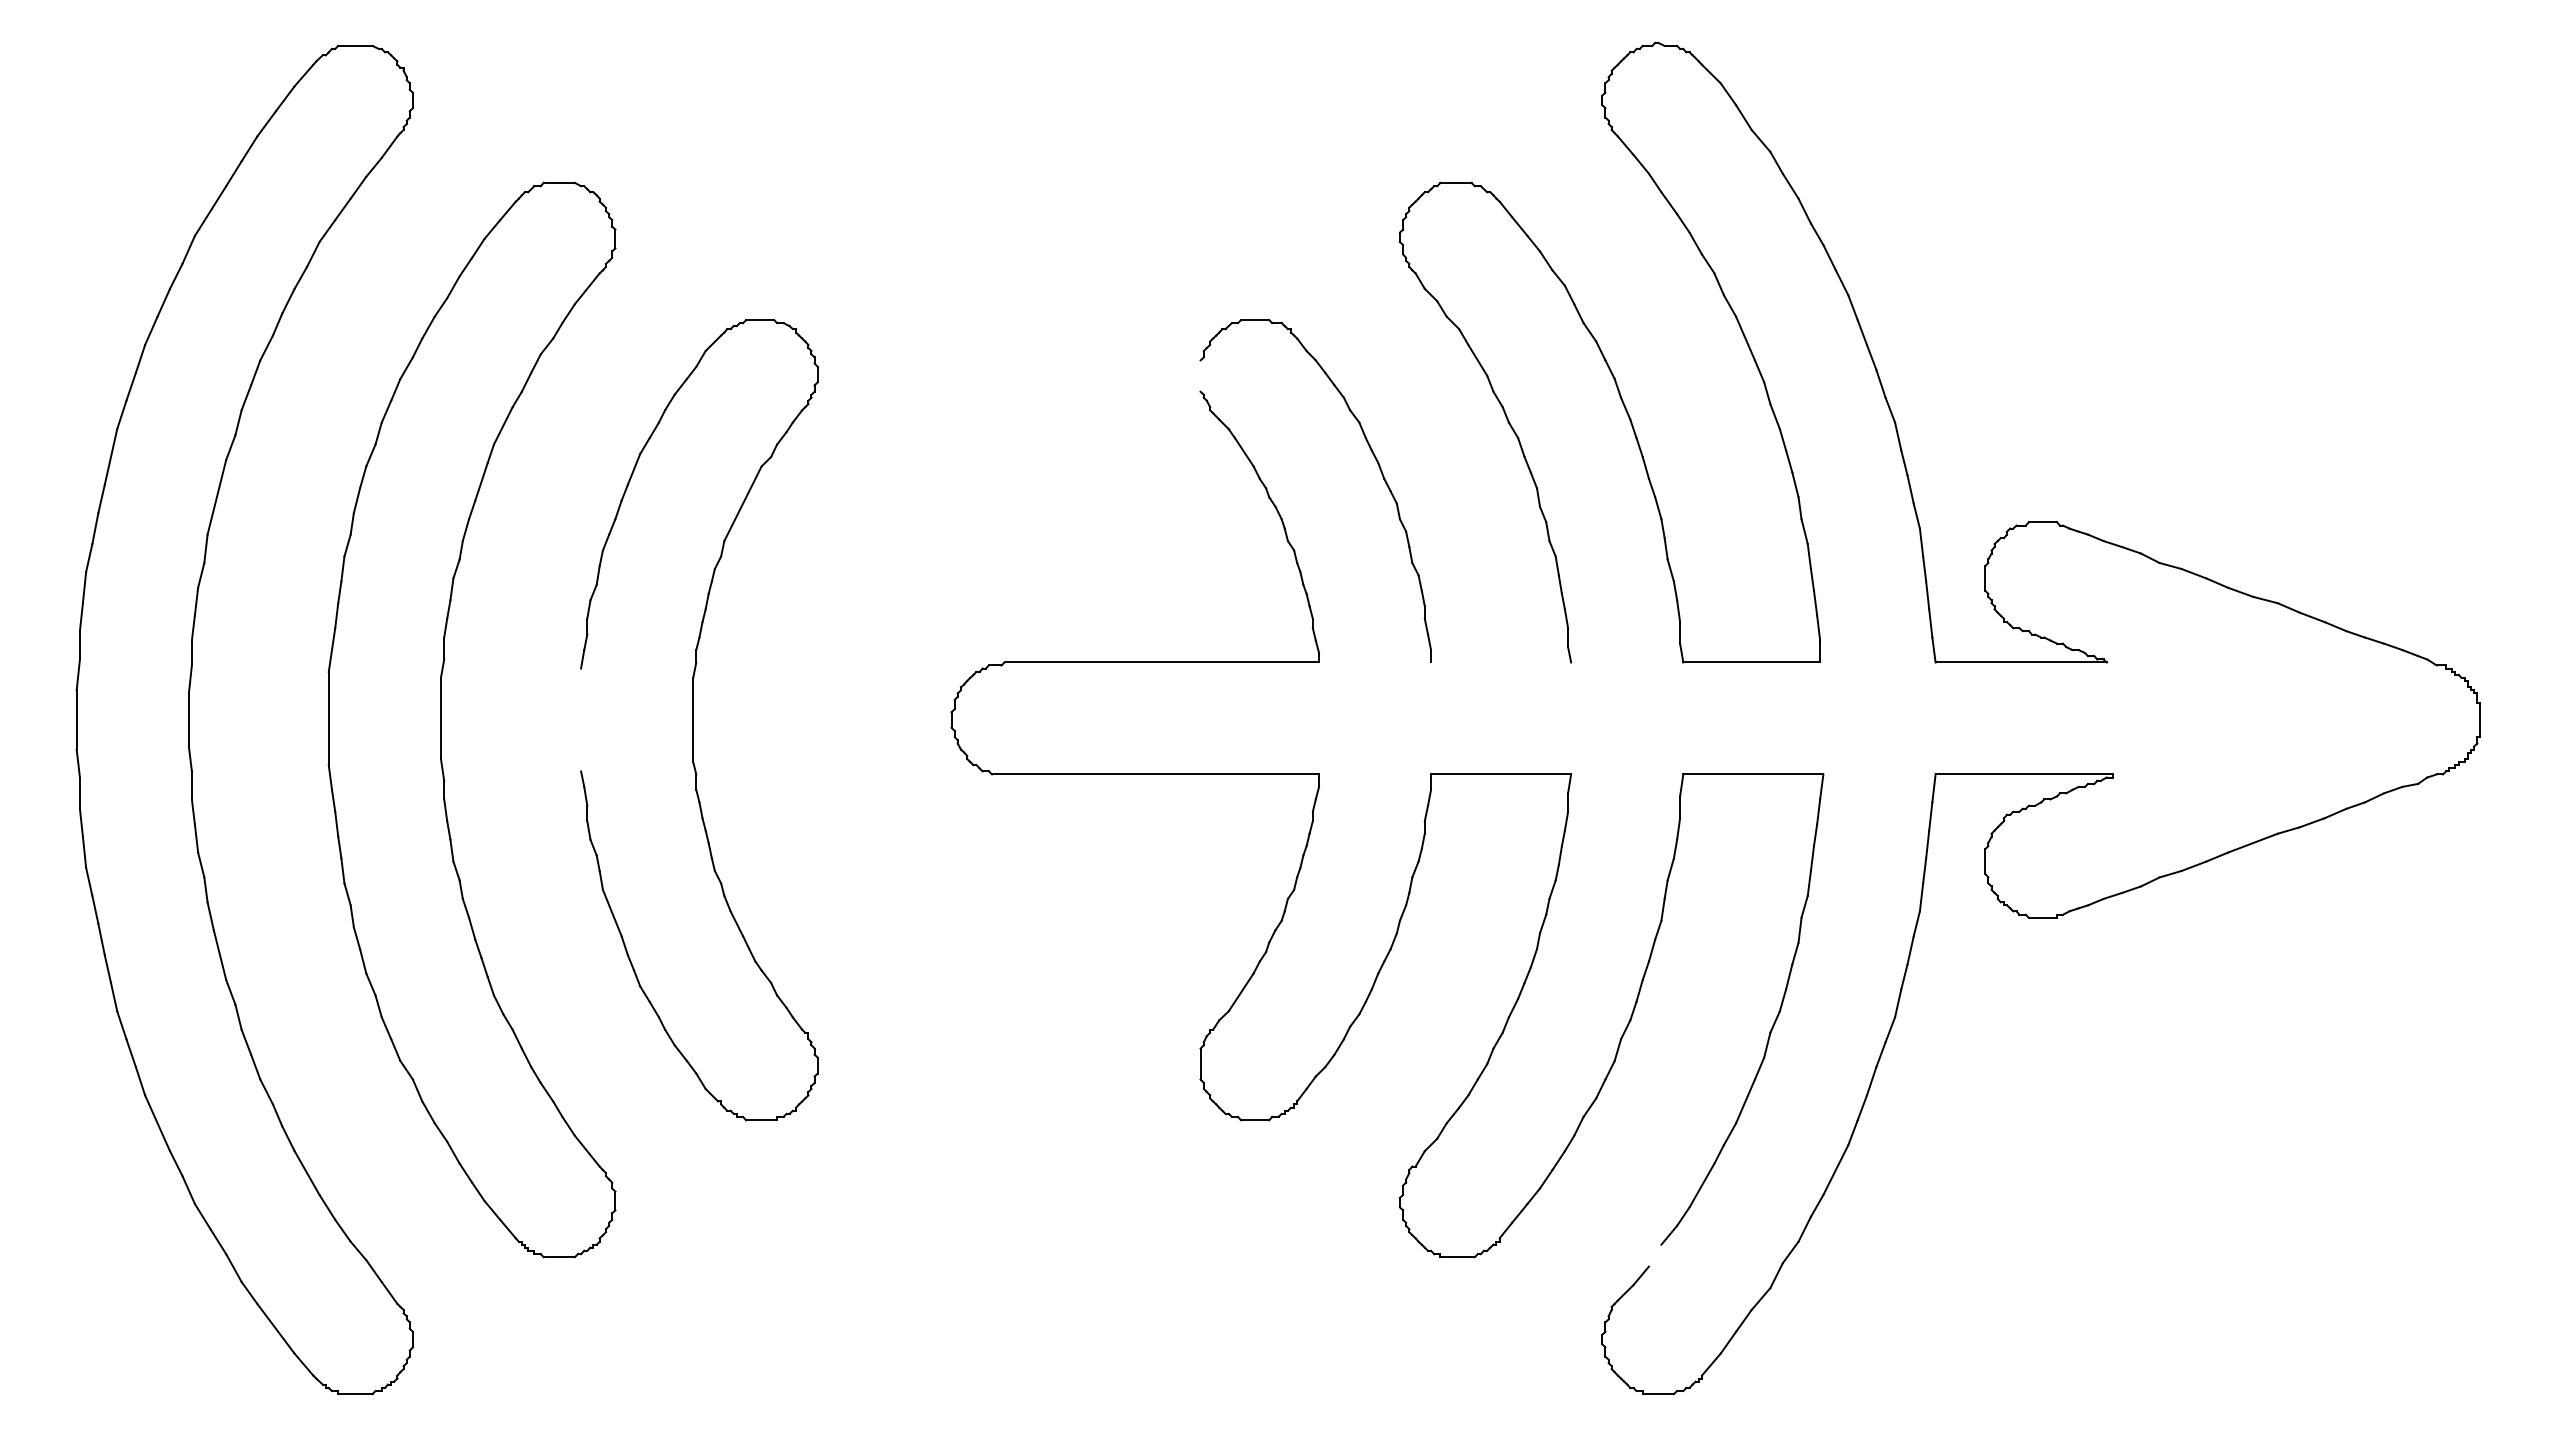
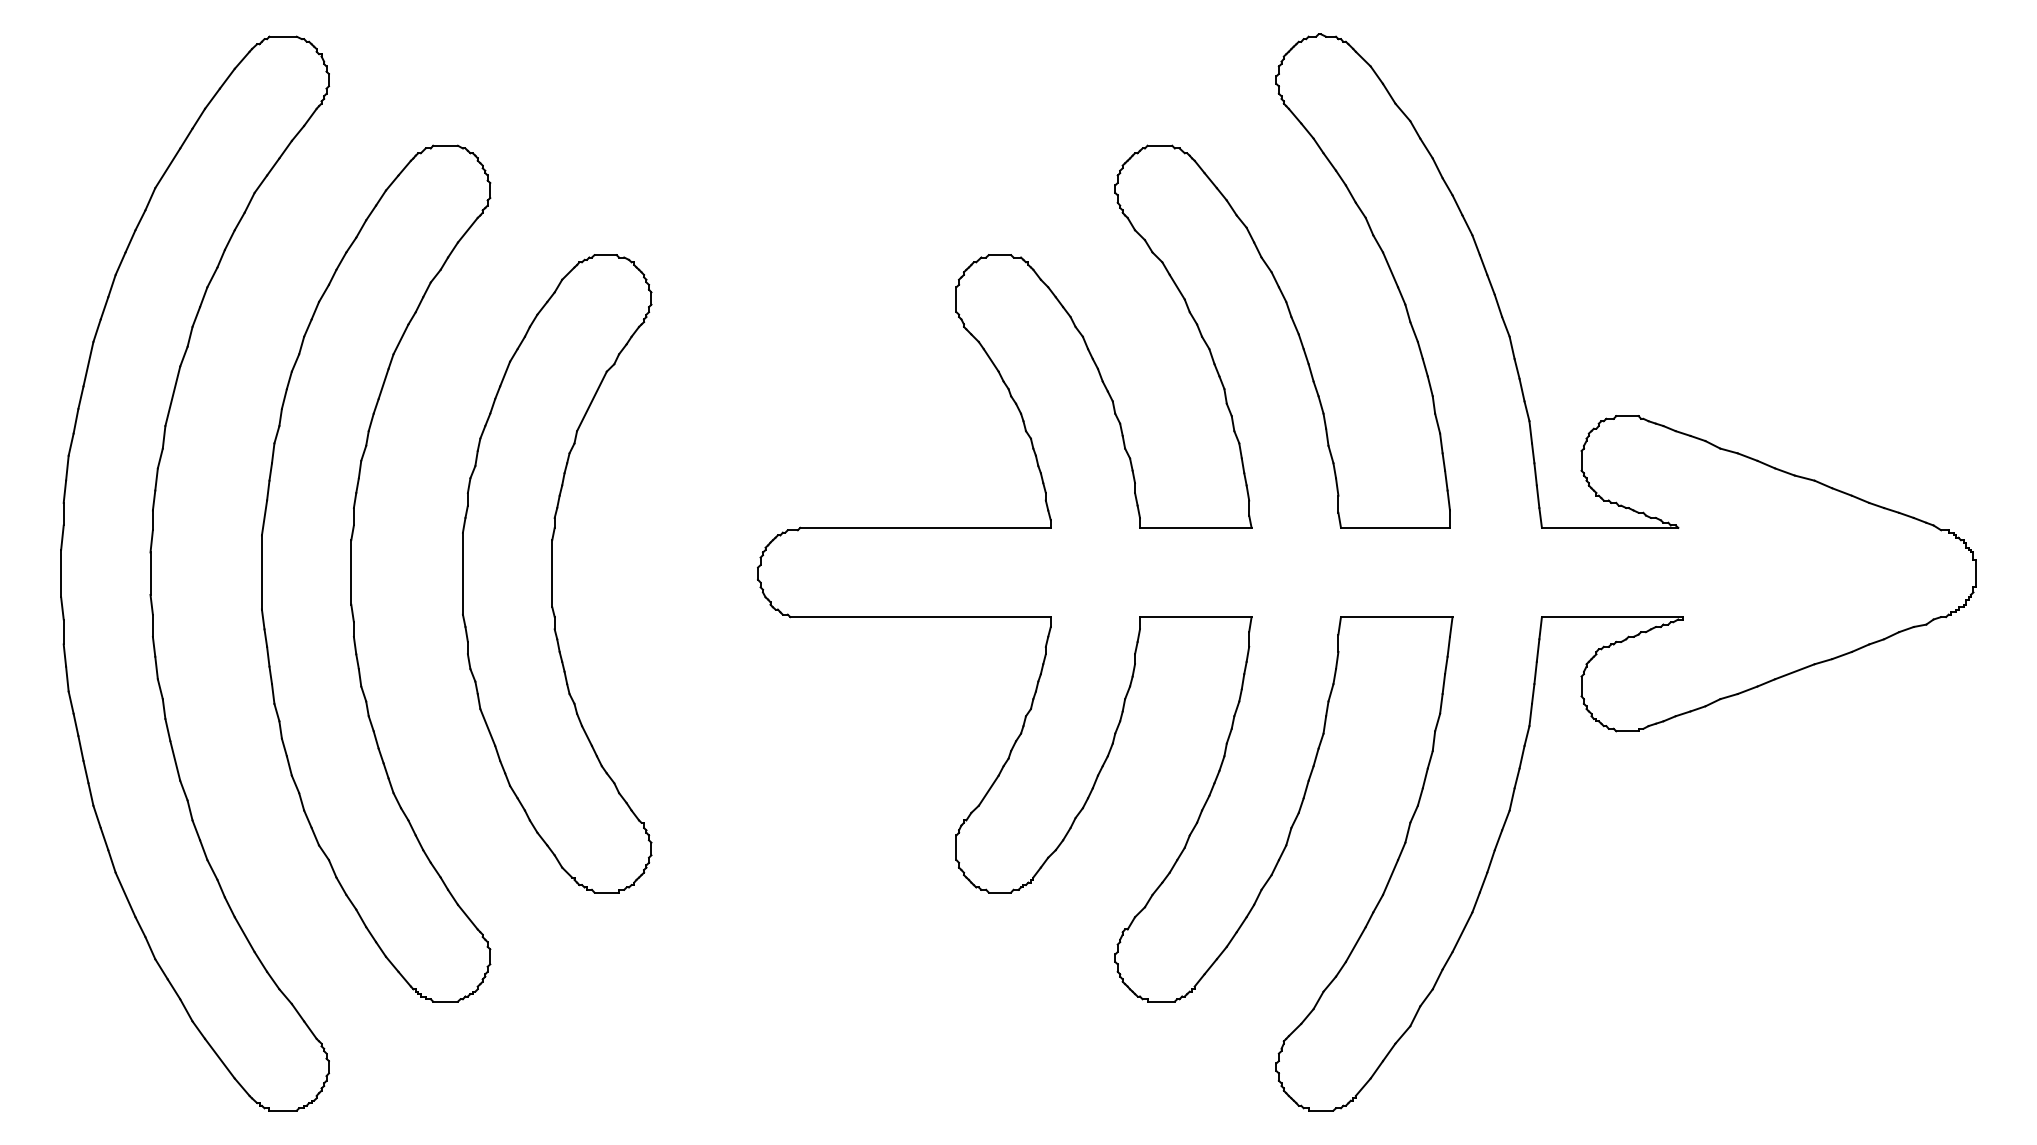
line: (1200, 375) -> (956, 299), added
line: (1501, 662) -> (1196, 527), added
line: (581, 719) -> (463, 573), added
line: (1654, 1255) -> (1318, 1000), added

